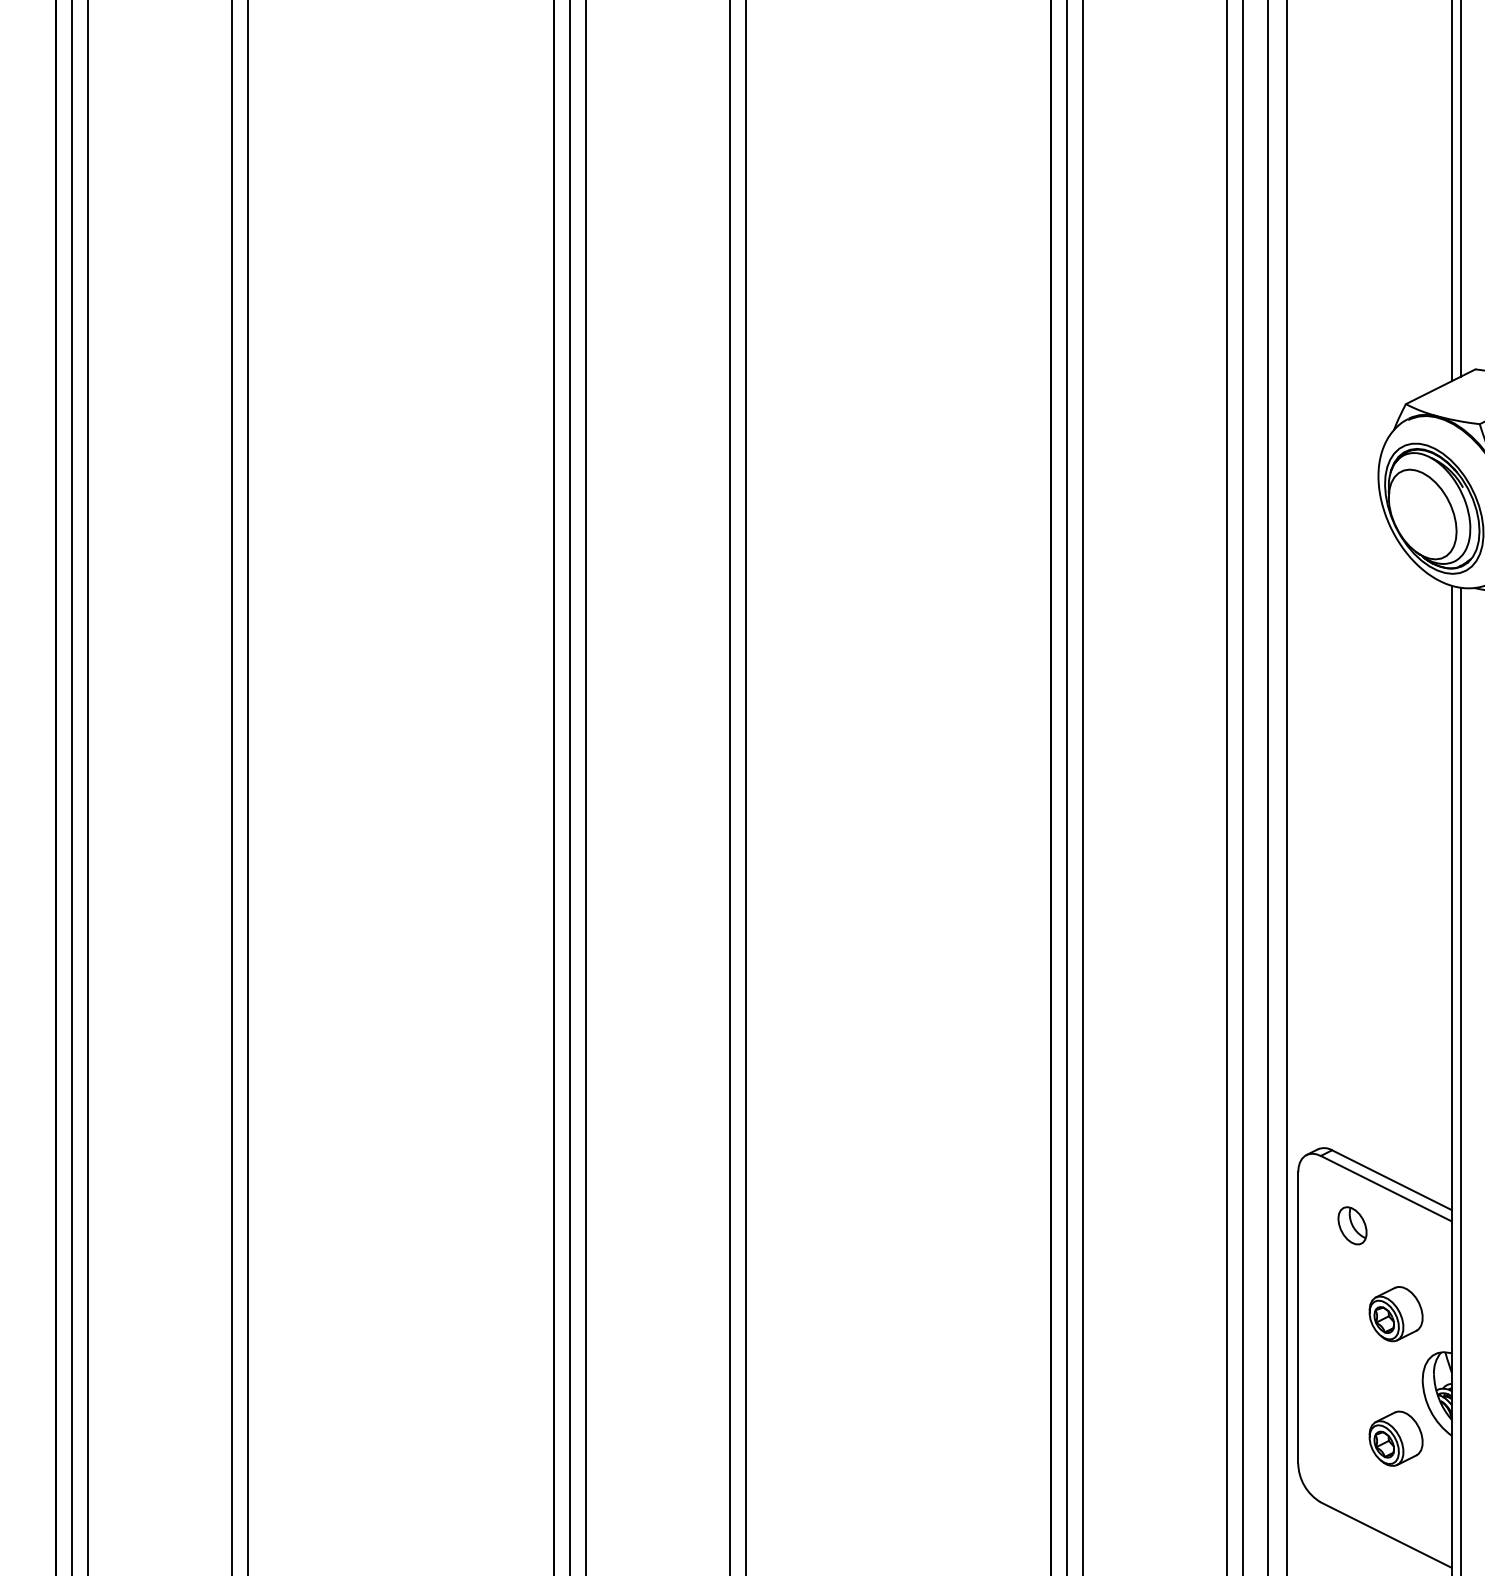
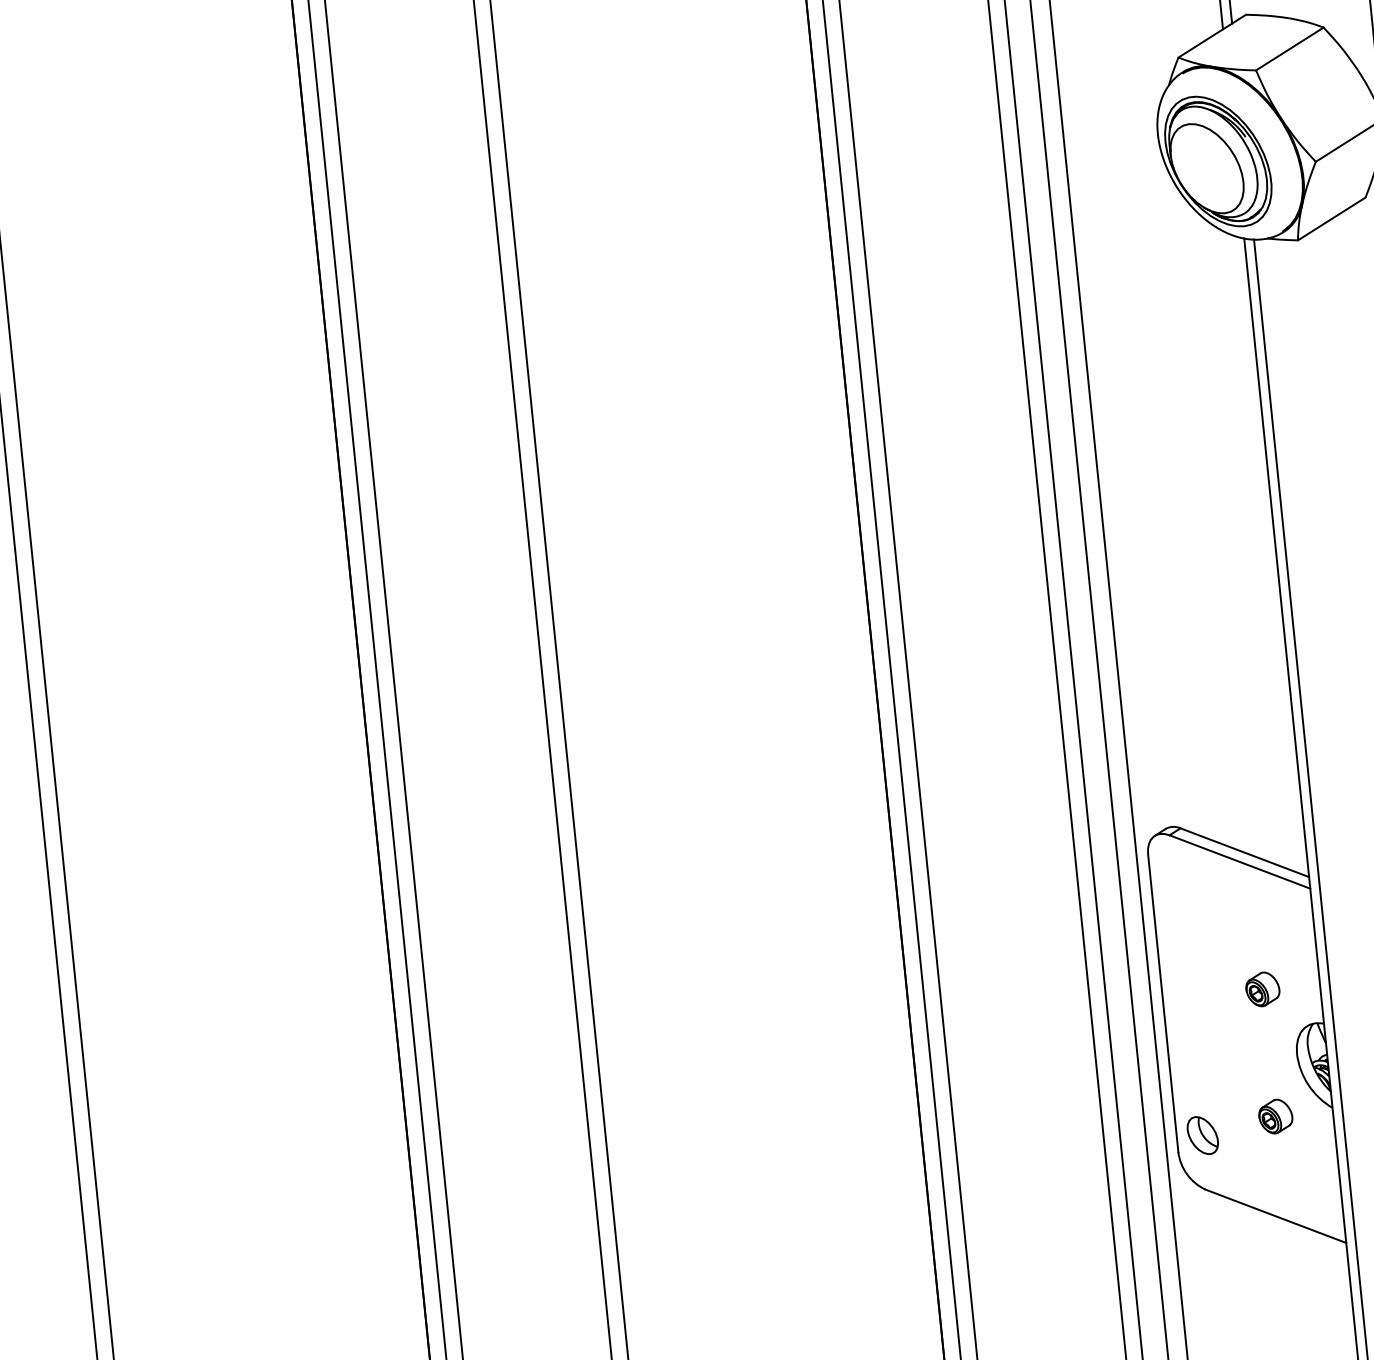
part: (1352, 1225) -> (1202, 1135), moved
part: (1395, 1314) -> (1262, 989), size x0.6
part: (1395, 1438) -> (1275, 1116), size x0.6

